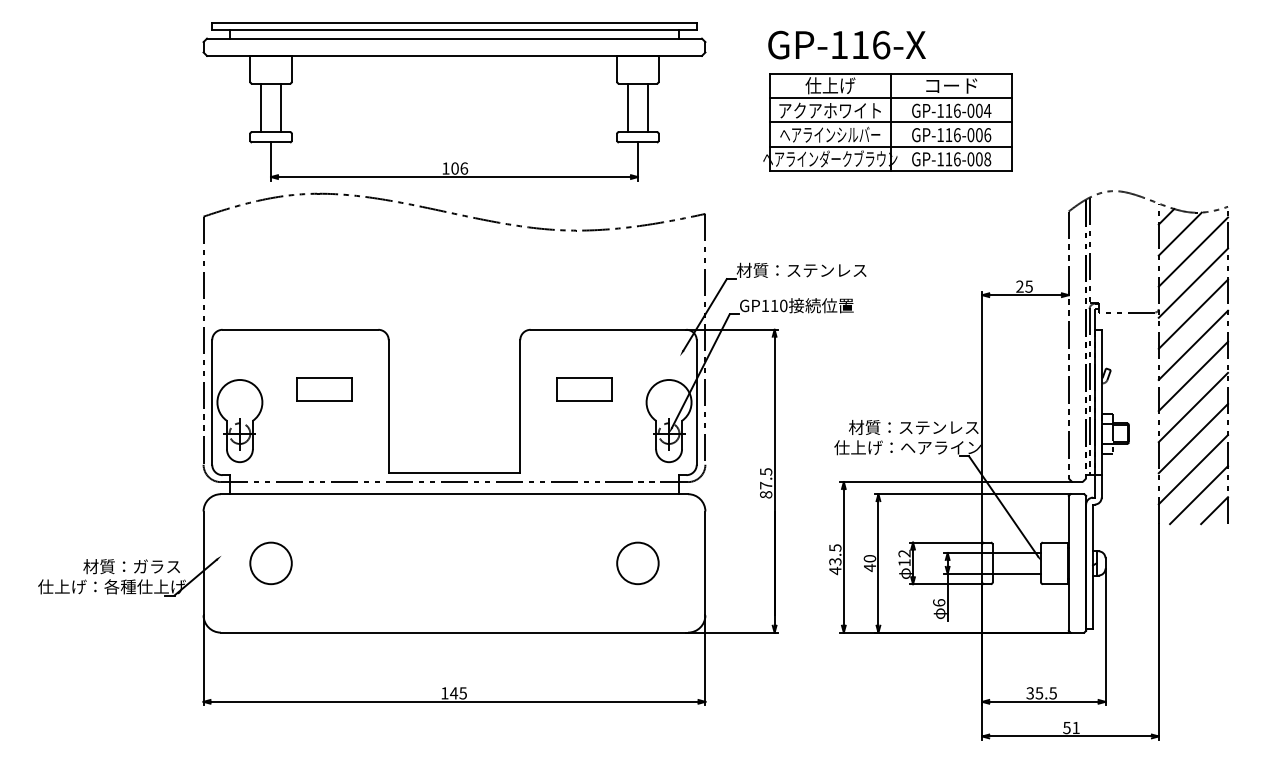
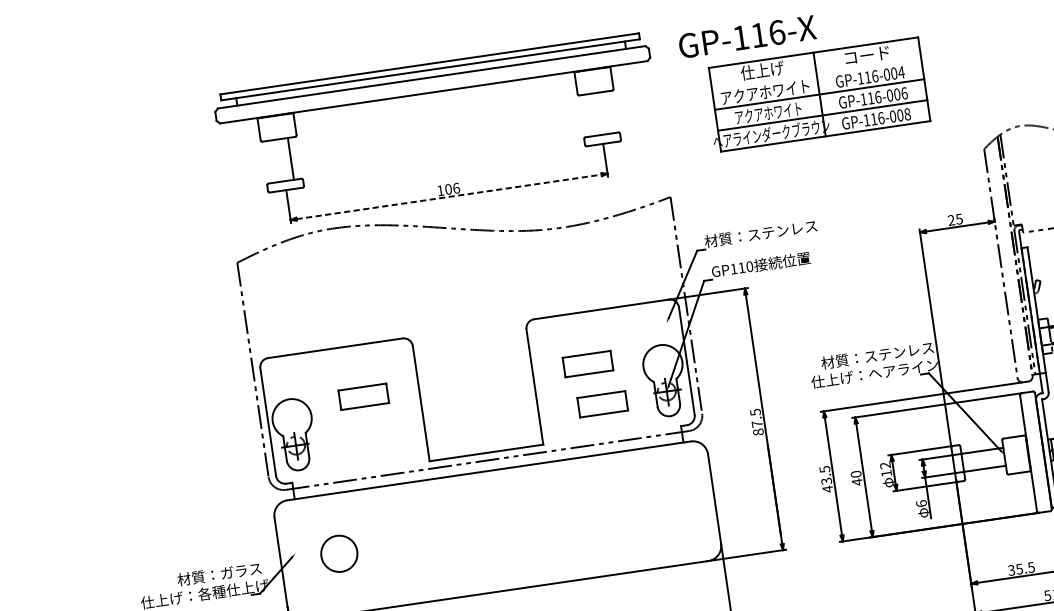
text: (846, 44) -> (746, 36), moved
line: (891, 98) -> (816, 73), removed
line: (260, 107) -> (272, 161), removed
line: (627, 107) -> (589, 115), removed
line: (648, 107) -> (607, 112), removed
text: (830, 134) -> (768, 112), ヘアラインシルバー -> アクアホワイト
line: (454, 177) -> (449, 197), solid -> dashed
part: (594, 437) -> (602, 404), added
circle: (637, 563) -> (655, 507), removed

